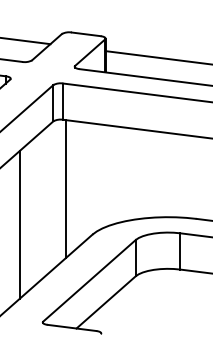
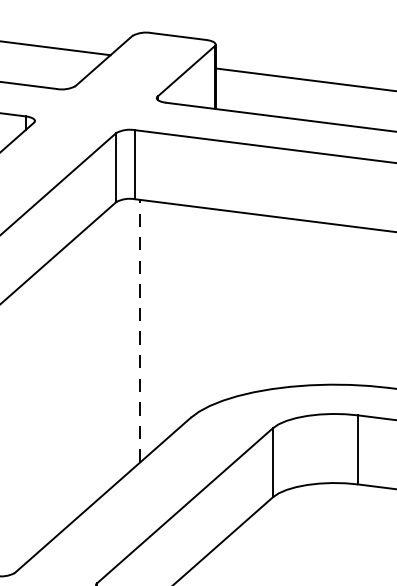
line: (65, 188) -> (139, 330), solid -> dashed
line: (19, 224) -> (51, 398), removed

